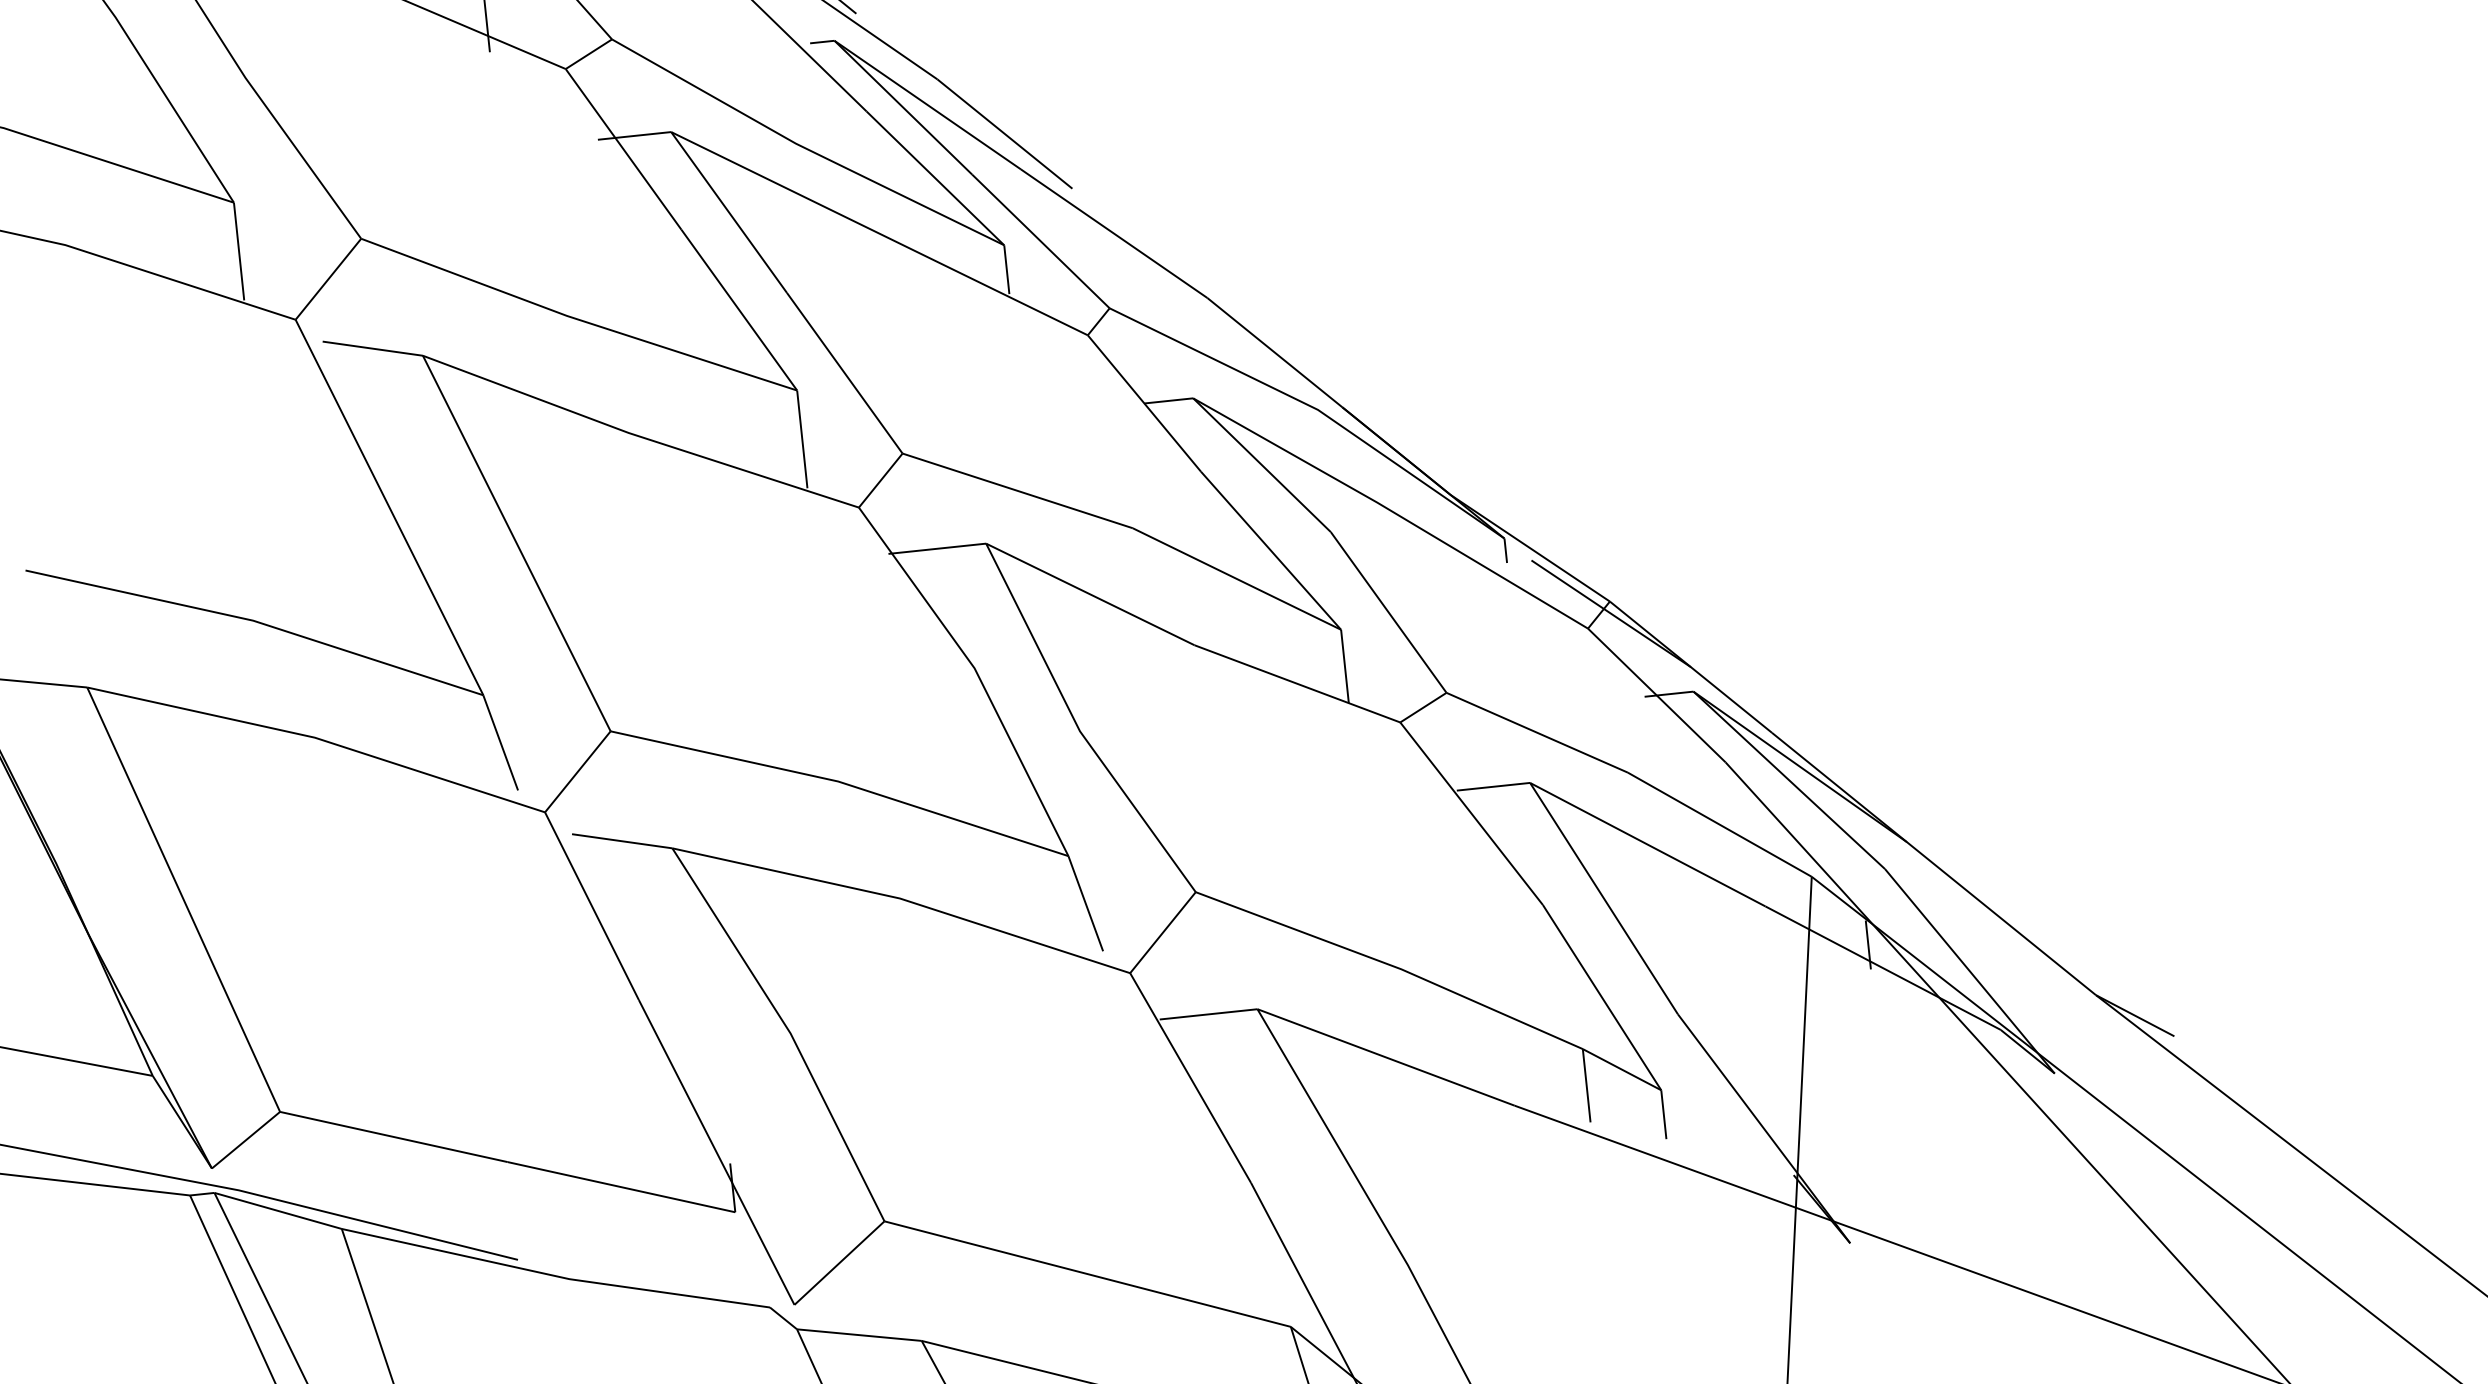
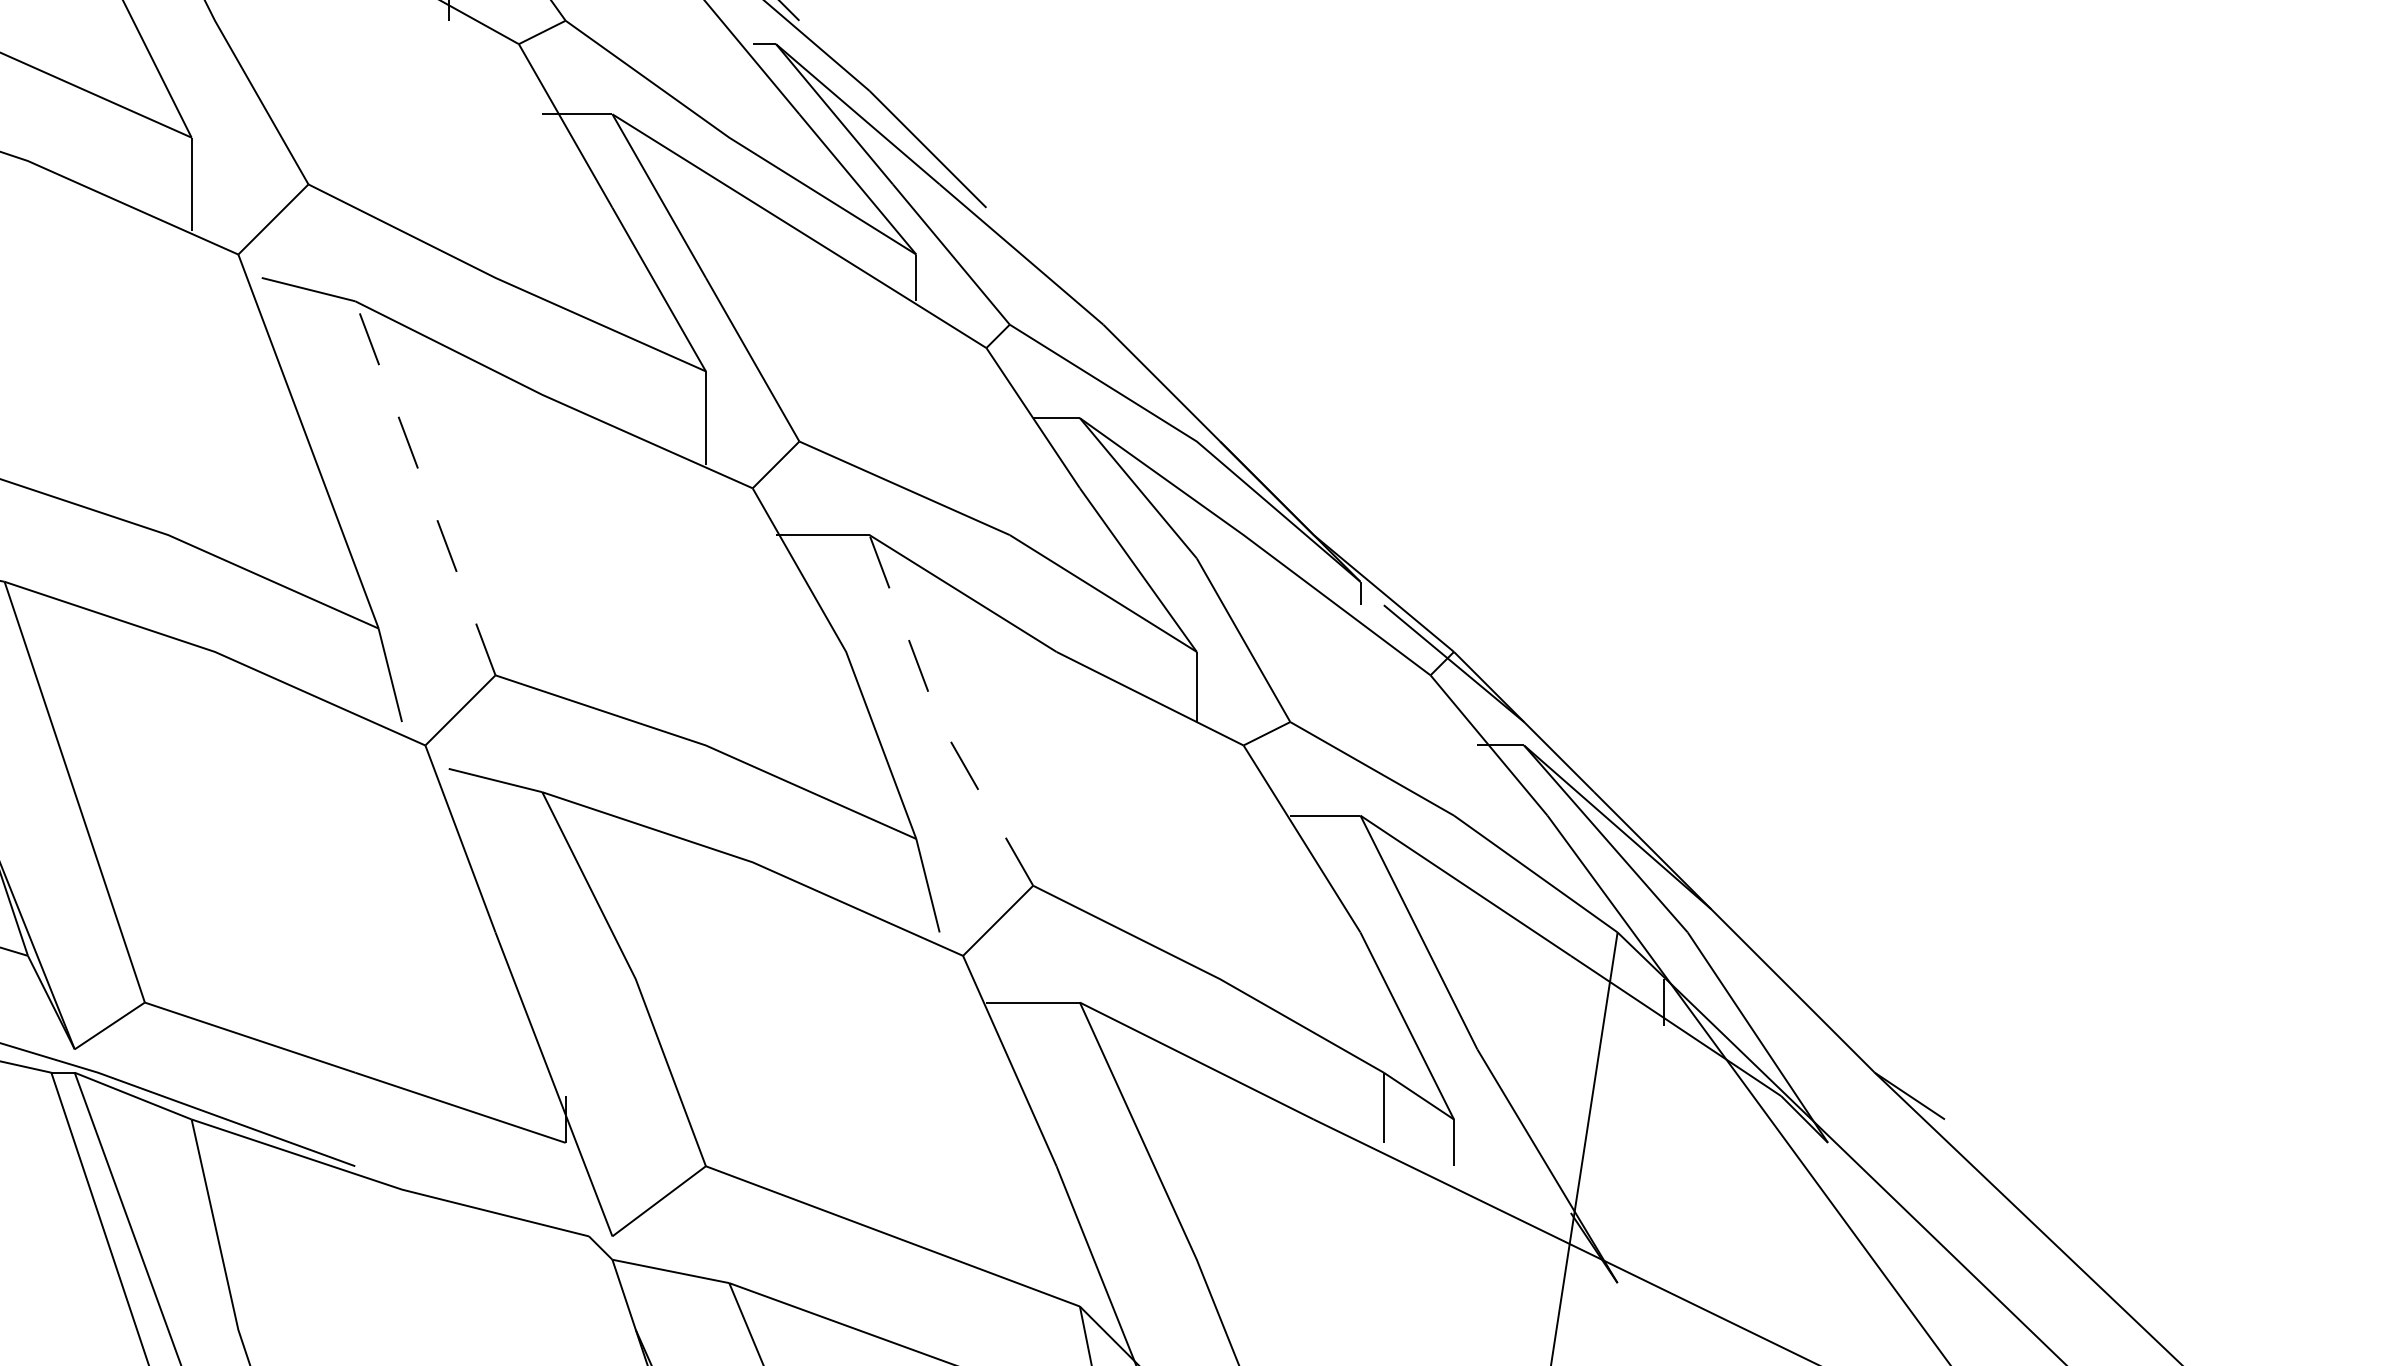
line: (516, 543) -> (425, 488), solid -> dashed
line: (1077, 726) -> (937, 717), solid -> dashed

